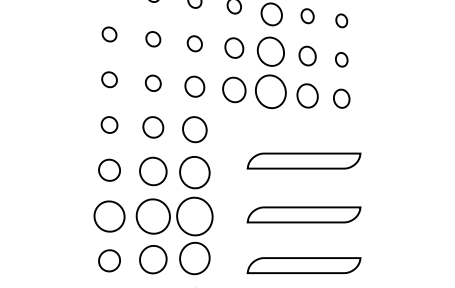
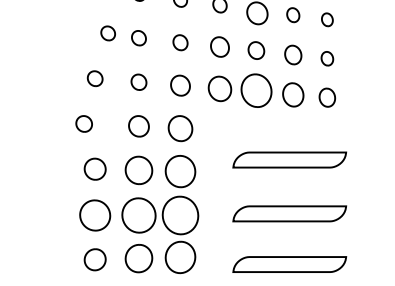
part: (109, 34) -> (108, 33), moved
part: (270, 51) -> (256, 50), size x0.6
part: (109, 124) -> (84, 123), moved

